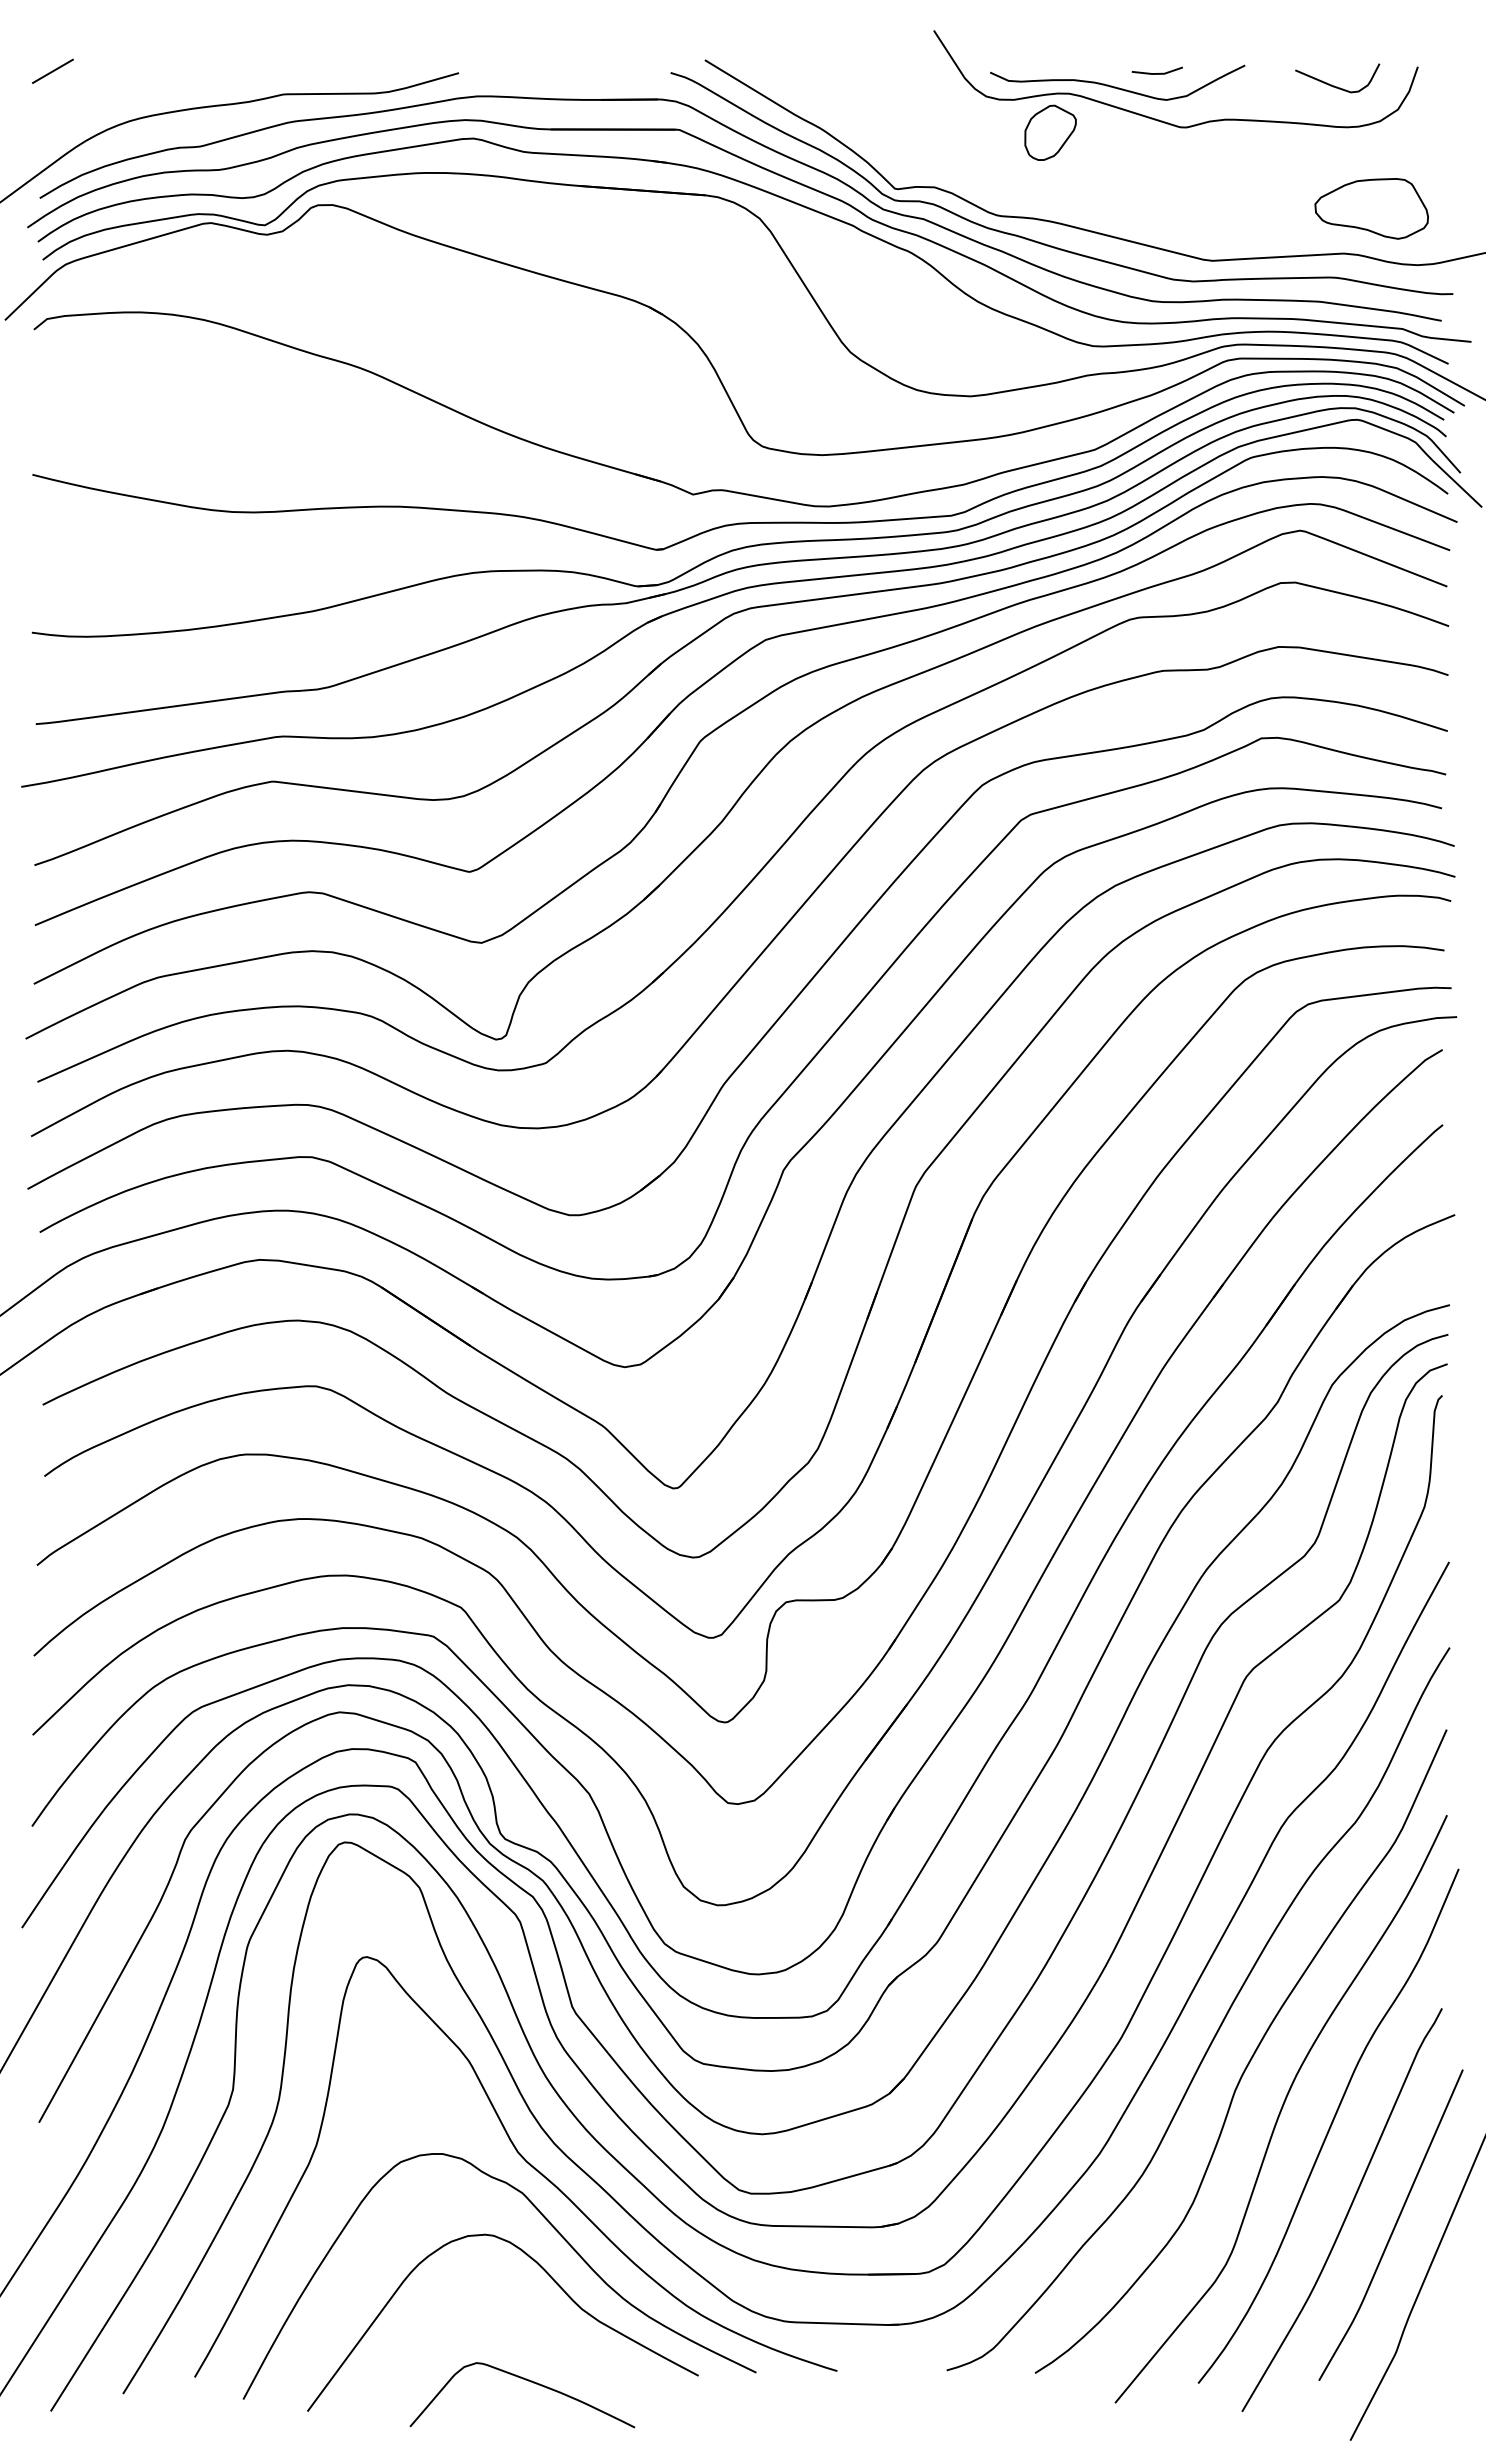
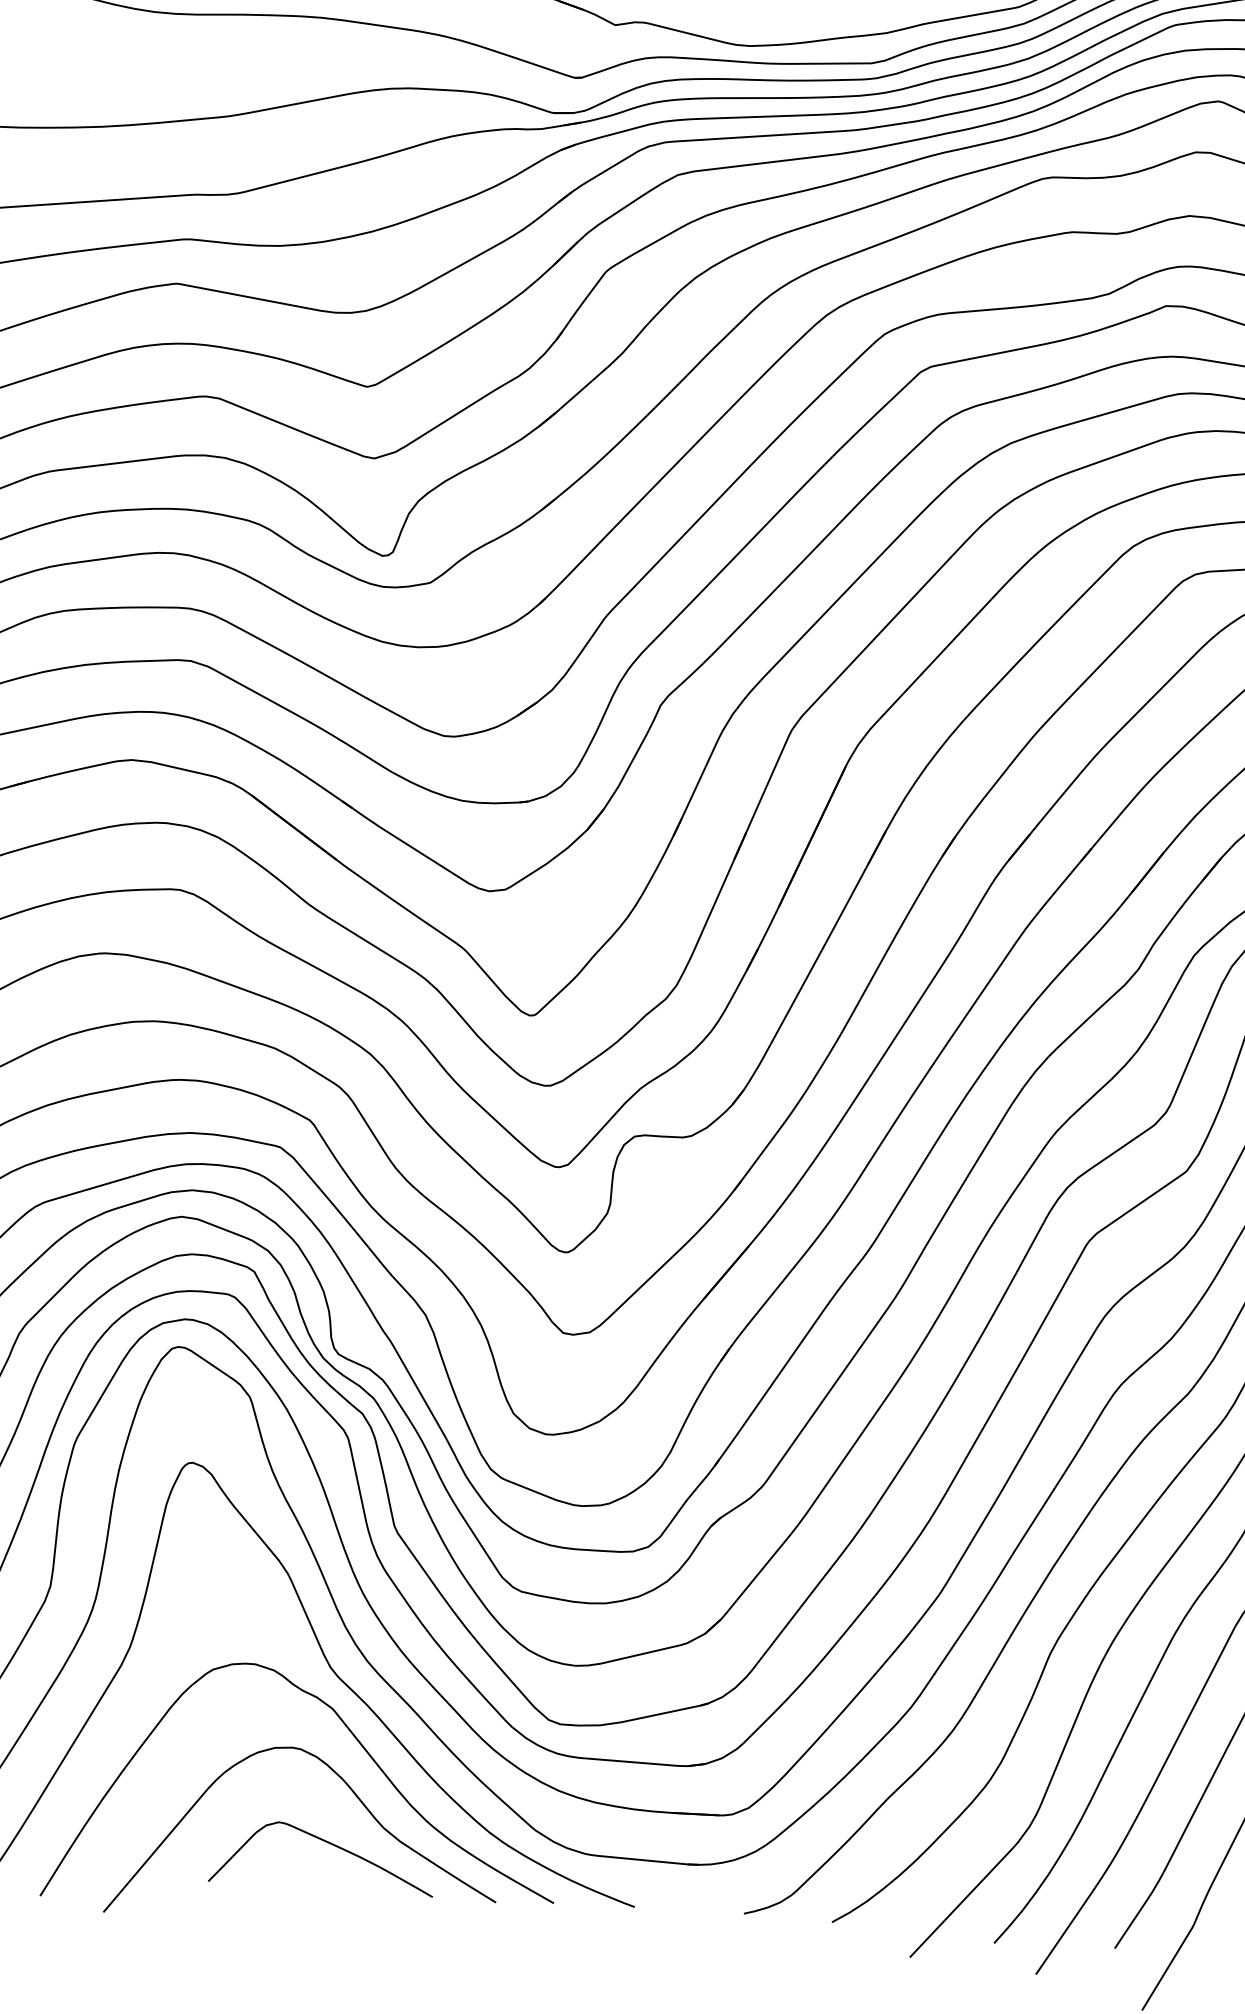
curve: (528, 2381) -> (329, 1844), moved

